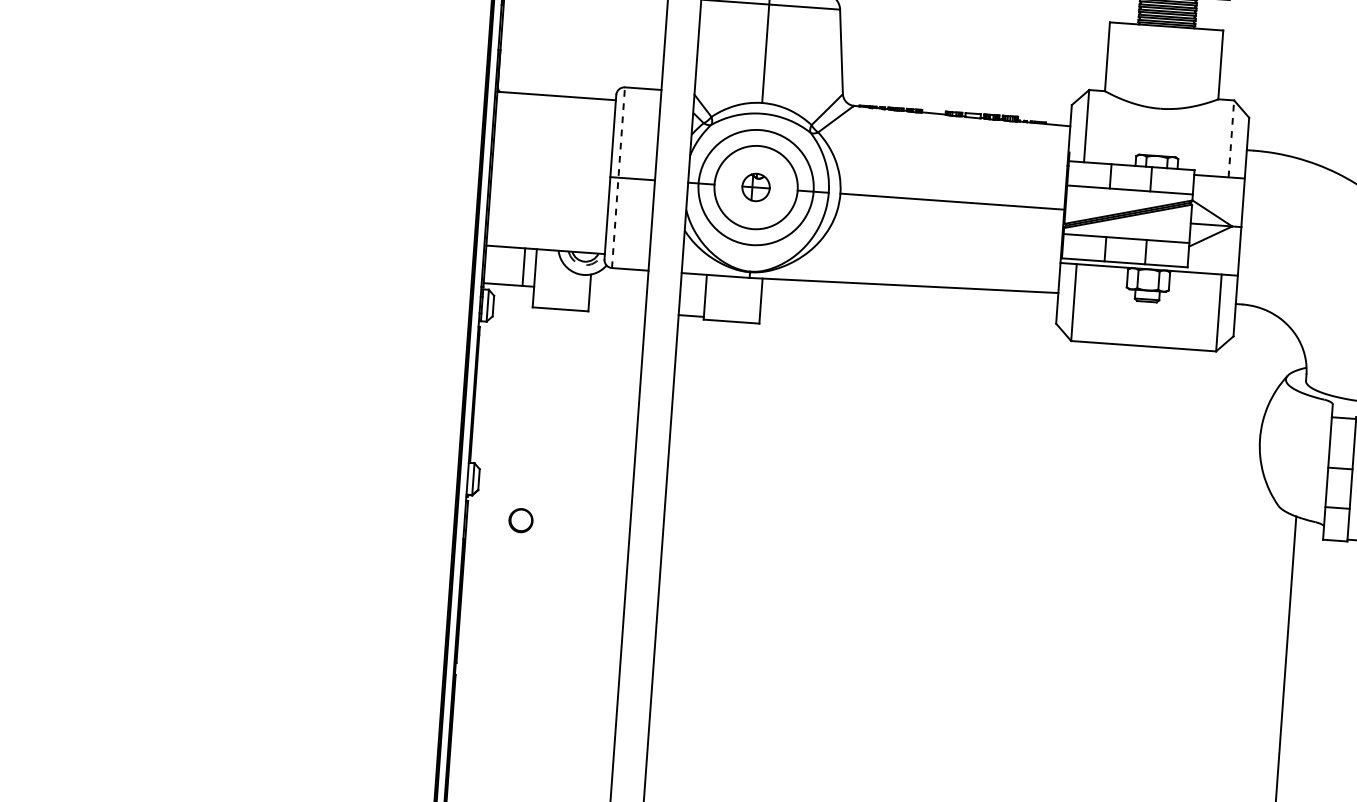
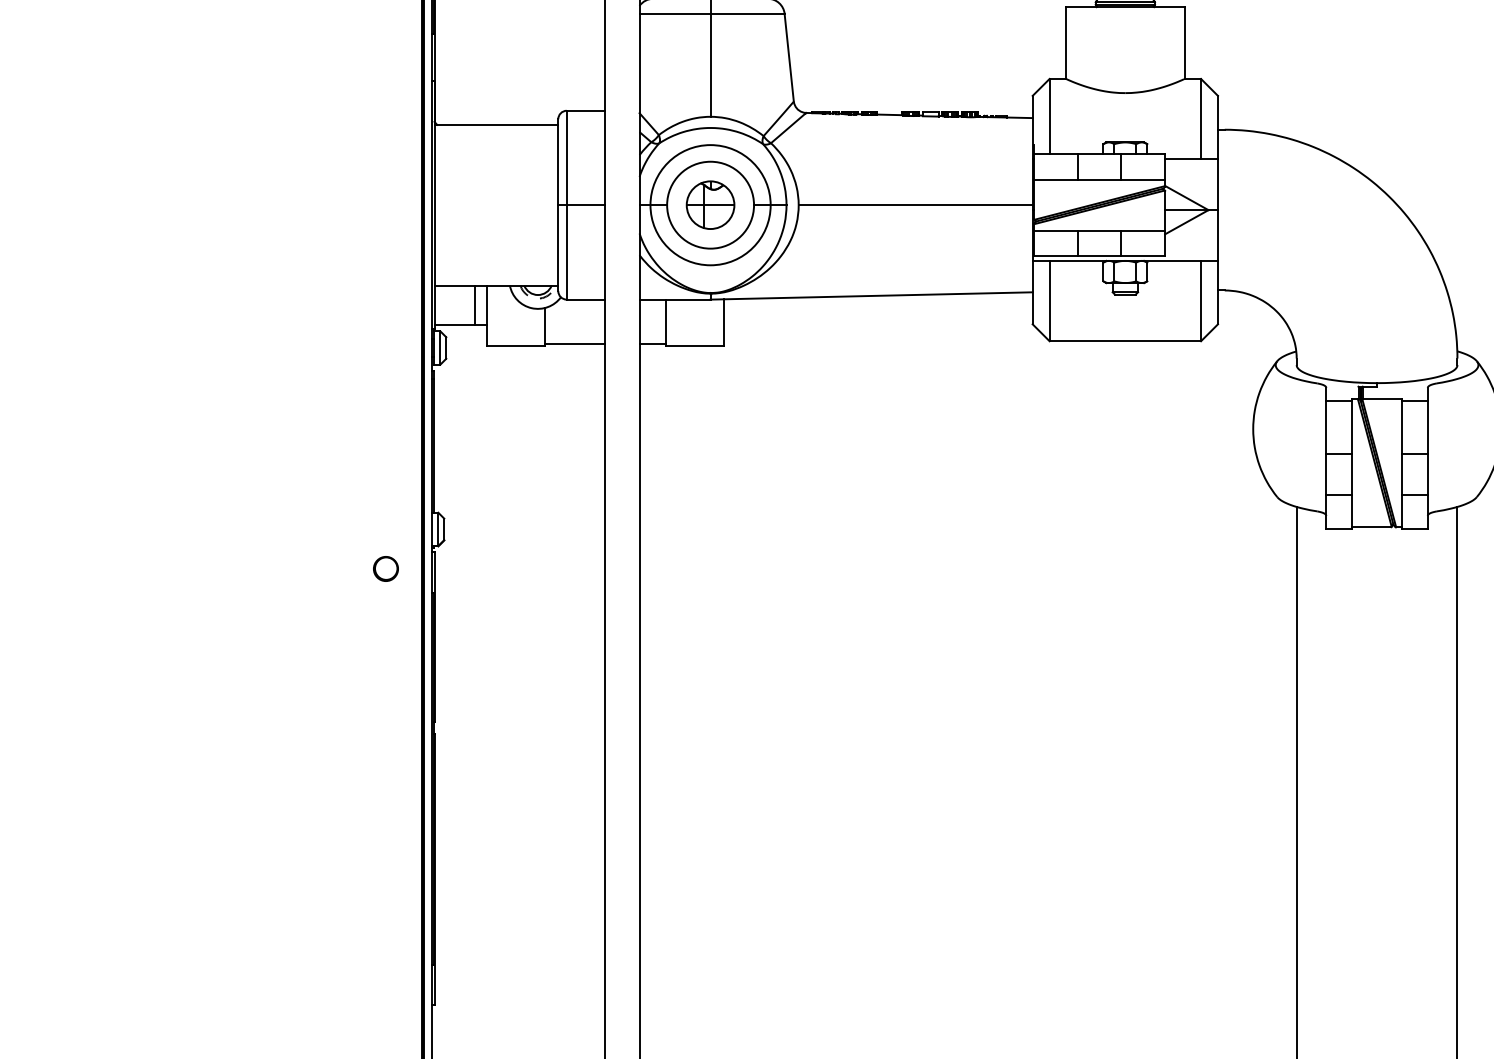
line: (1231, 138) -> (1201, 118), dashed -> solid
line: (618, 177) -> (566, 204), dashed -> solid
part: (756, 186) -> (710, 204), size x1.67
line: (616, 310) -> (574, 343), added
circle: (520, 520) -> (385, 568), moved

